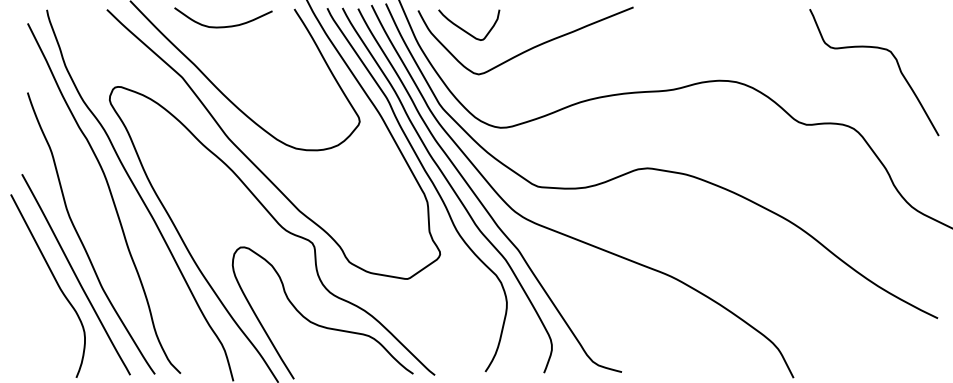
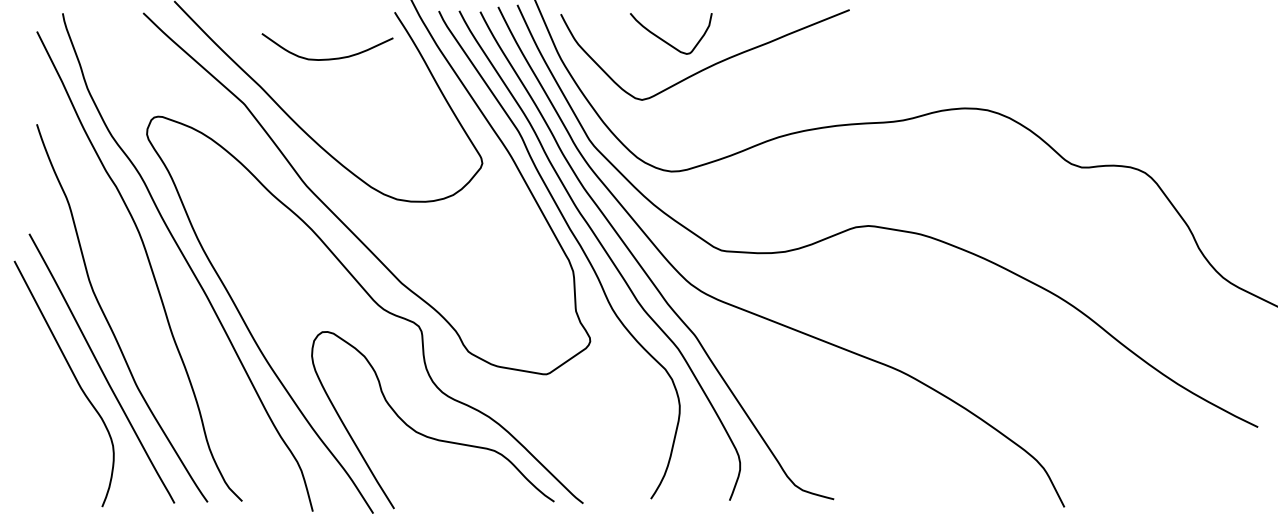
curve: (223, 26) -> (327, 58), moved
curve: (464, 30) -> (665, 40), moved
curve: (878, 48) -> (1178, 65), removed

